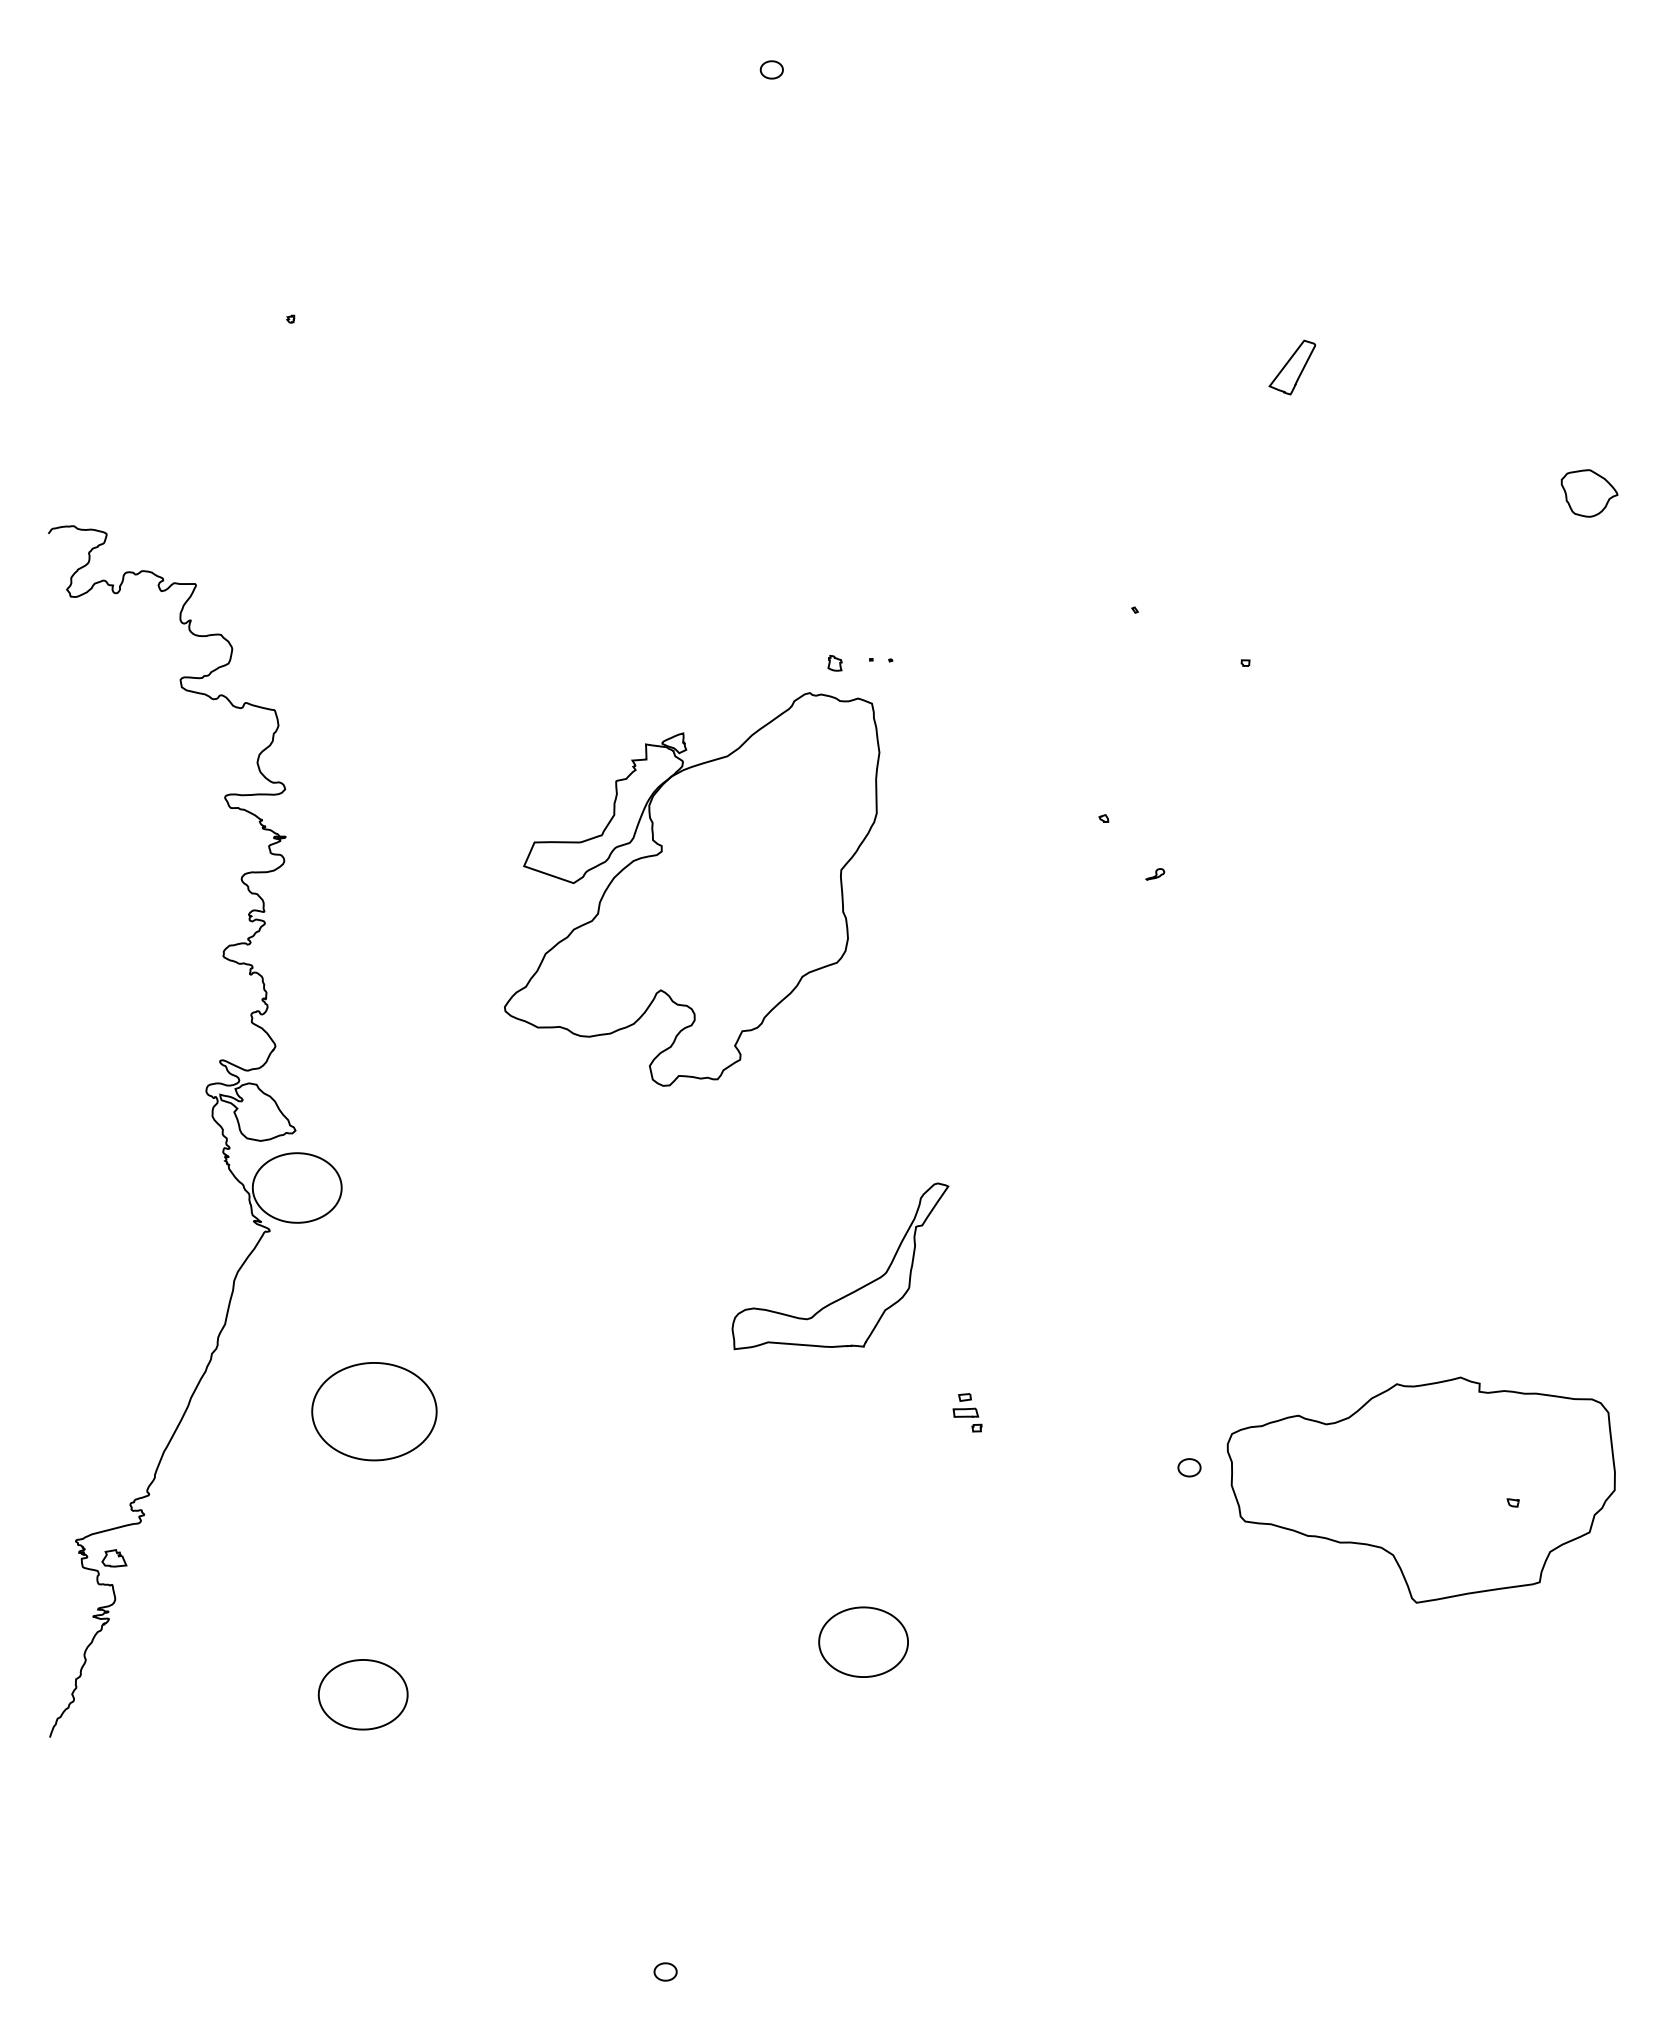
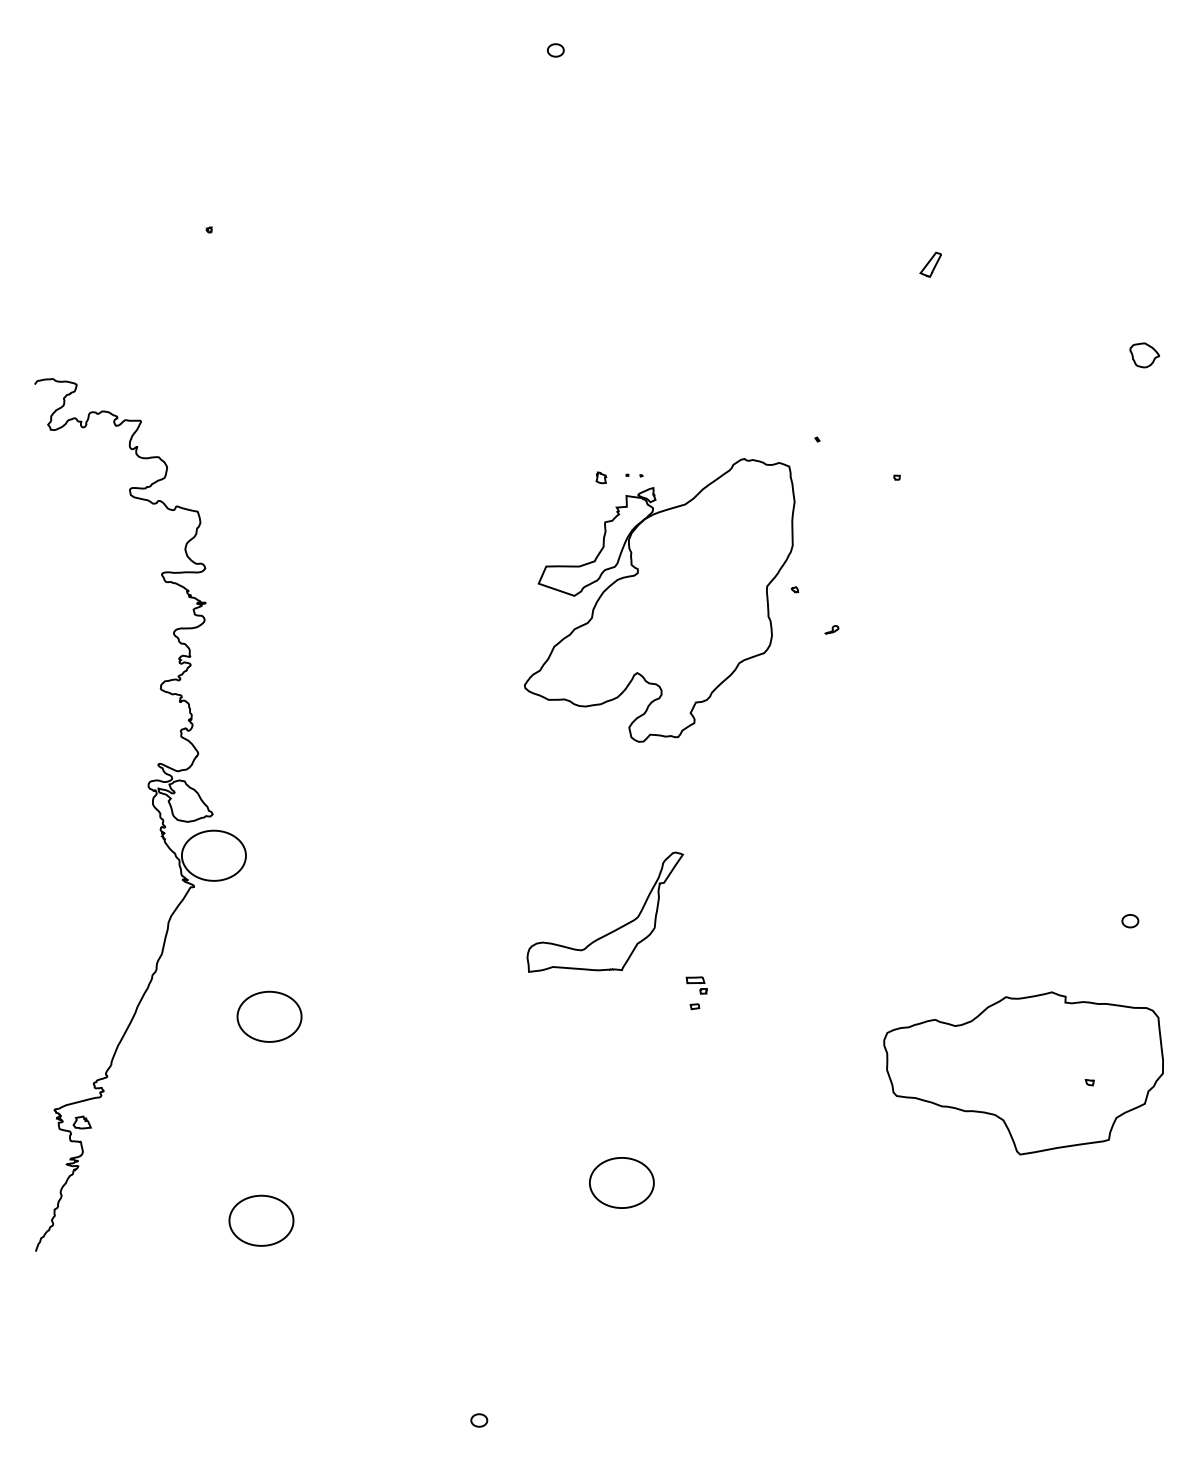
part: (1292, 367) -> (930, 264), size x0.62
part: (1589, 492) -> (1144, 354), size x0.71
part: (692, 889) -> (660, 600), moved
part: (374, 1411) -> (269, 1016), size x0.71
part: (967, 1419) -> (696, 985), moved
part: (1189, 1467) -> (1130, 920), moved

